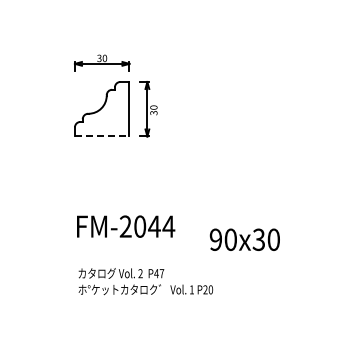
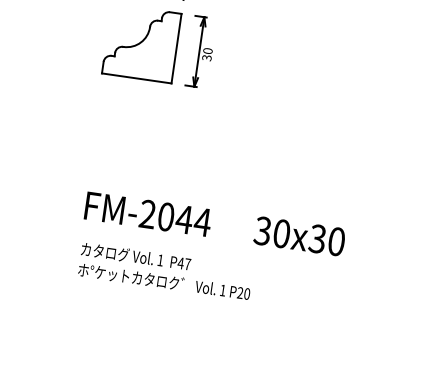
line: (102, 136) -> (137, 78), dashed -> solid
text: (126, 226) -> (148, 214), moved
text: (215, 239) -> (262, 230), 90x30 -> 30x30
text: (140, 273) -> (160, 260), 2 -> 1

